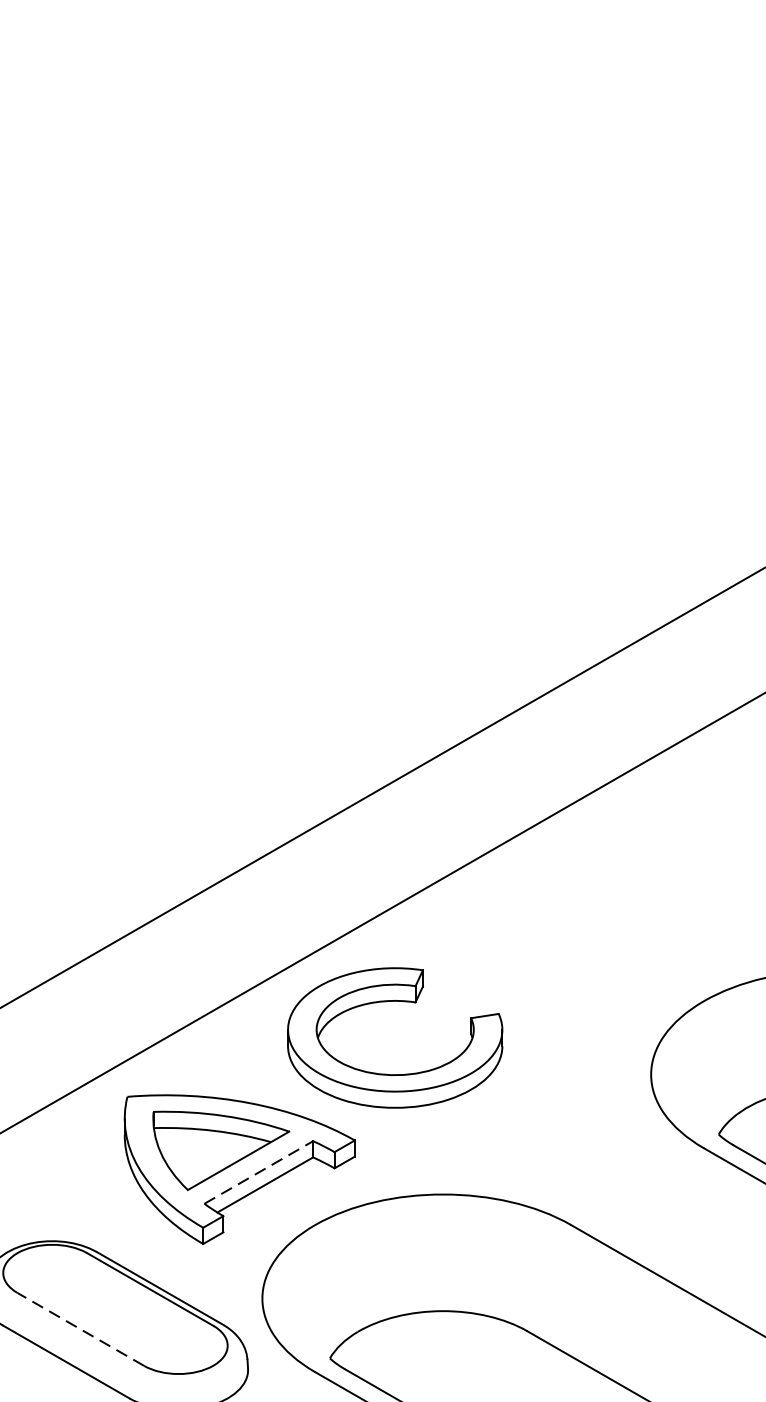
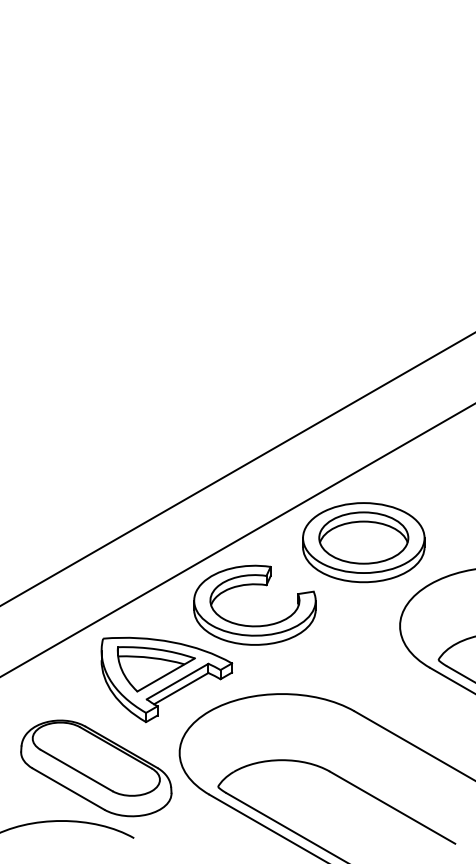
part: (586, 927) -> (363, 542), added
line: (258, 1172) -> (177, 681), dashed -> solid
line: (80, 1329) -> (76, 770), dashed -> solid

